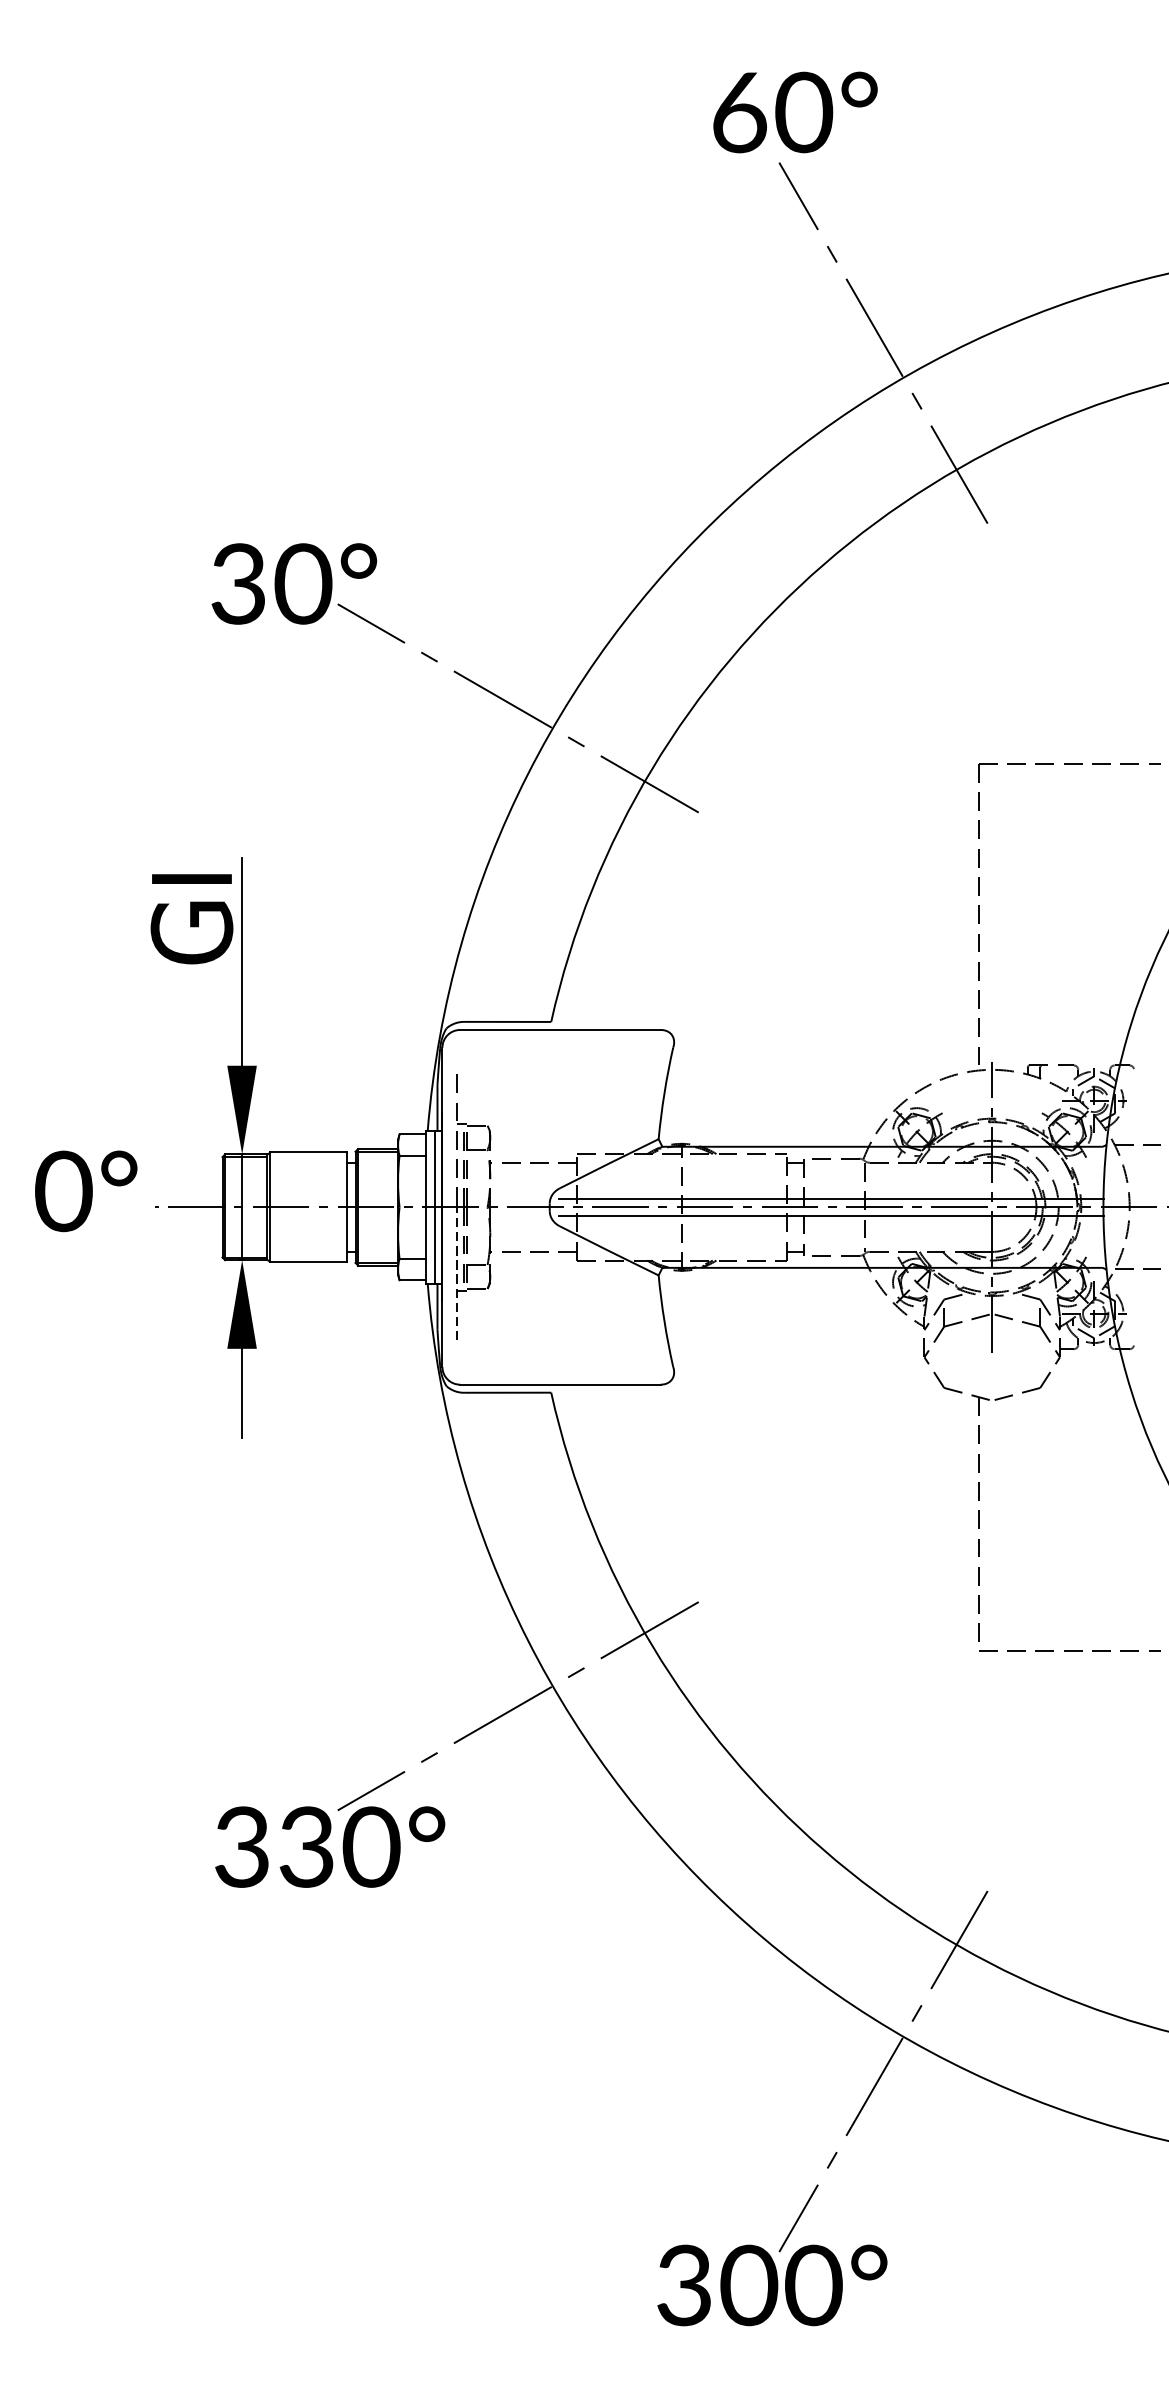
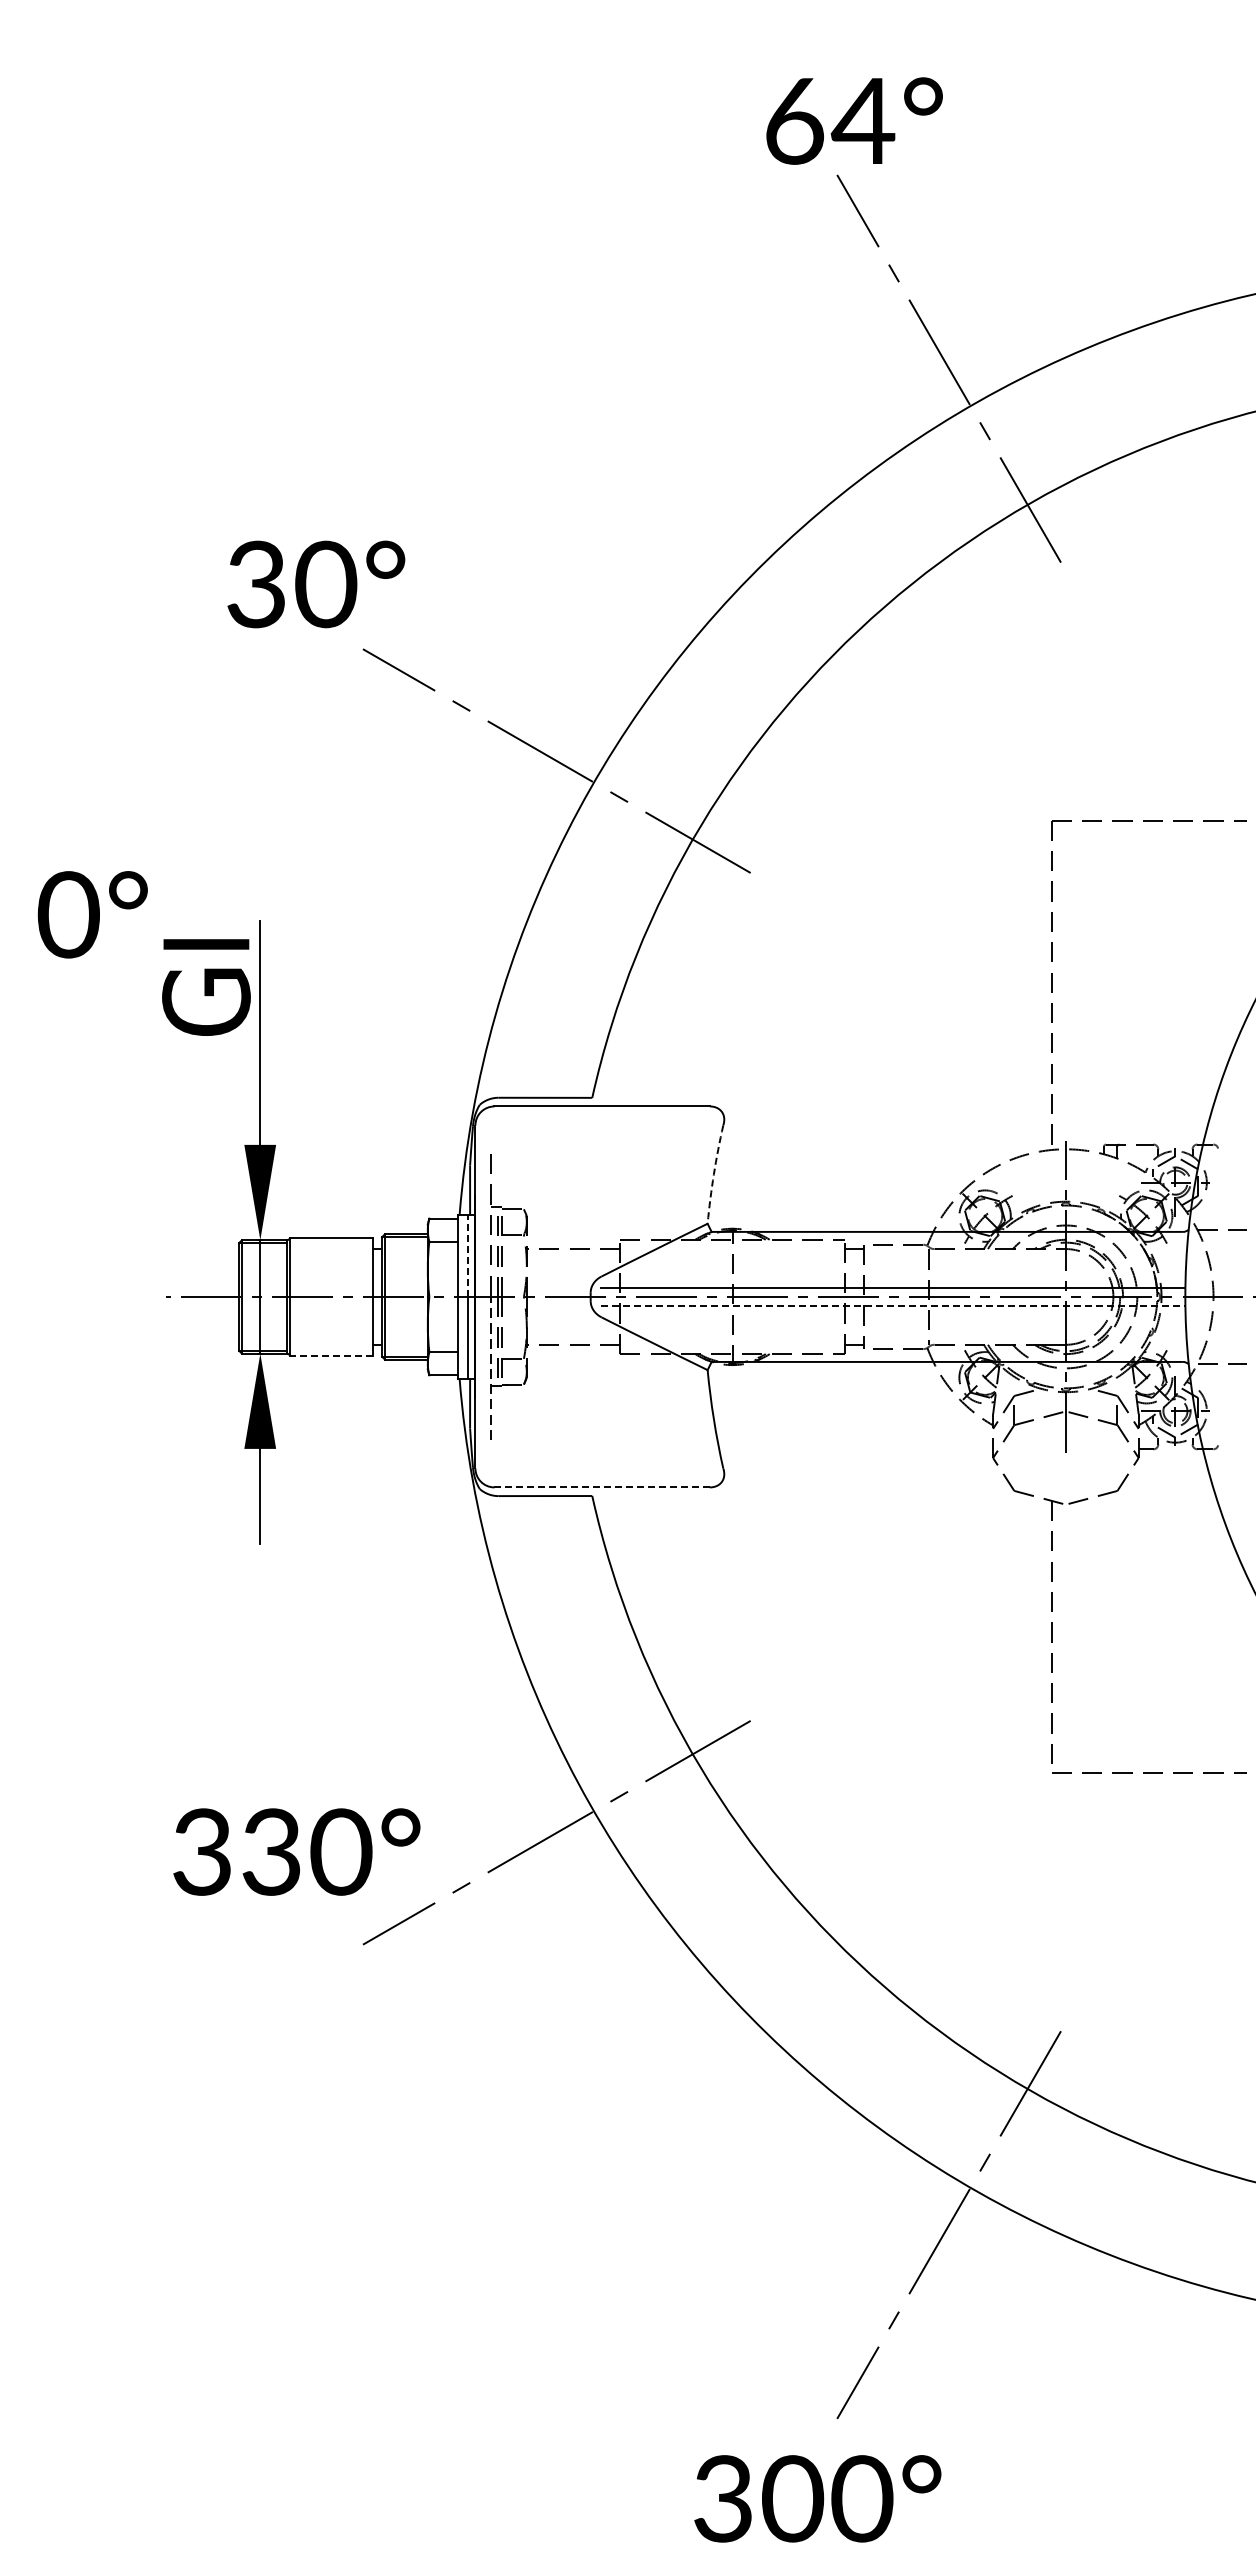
text: (802, 111) -> (862, 120), 60° -> 64°
text: (294, 584) -> (316, 584), moved
arc: (664, 1093) -> (713, 1174), solid -> dashed
line: (435, 1168) -> (467, 1255), solid -> dashed
text: (85, 1191) -> (92, 914), moved
line: (831, 1216) -> (893, 1306), solid -> dashed
line: (307, 1261) -> (330, 1355), solid -> dashed
line: (560, 1384) -> (602, 1487), solid -> dashed
text: (329, 1846) -> (296, 1851), moved
text: (772, 2285) -> (817, 2498), moved

